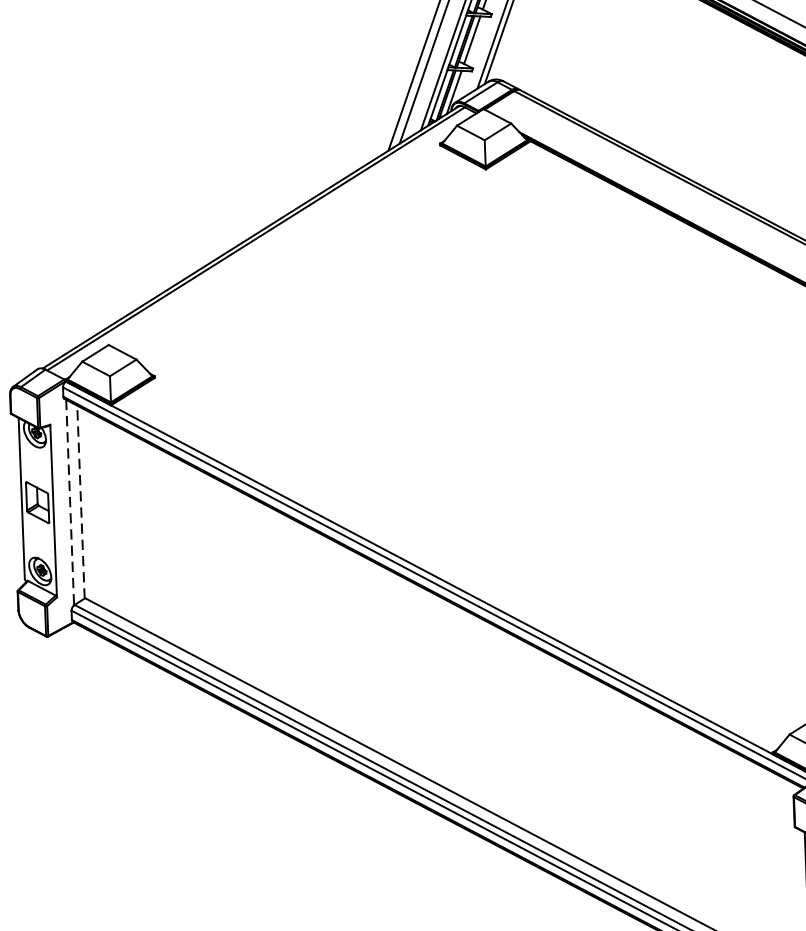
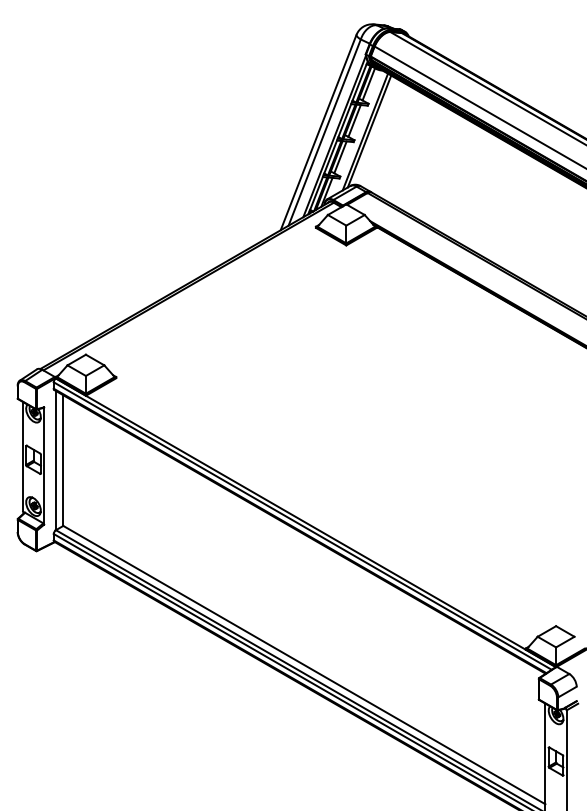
line: (80, 501) -> (62, 460), dashed -> solid
line: (69, 502) -> (55, 460), dashed -> solid

